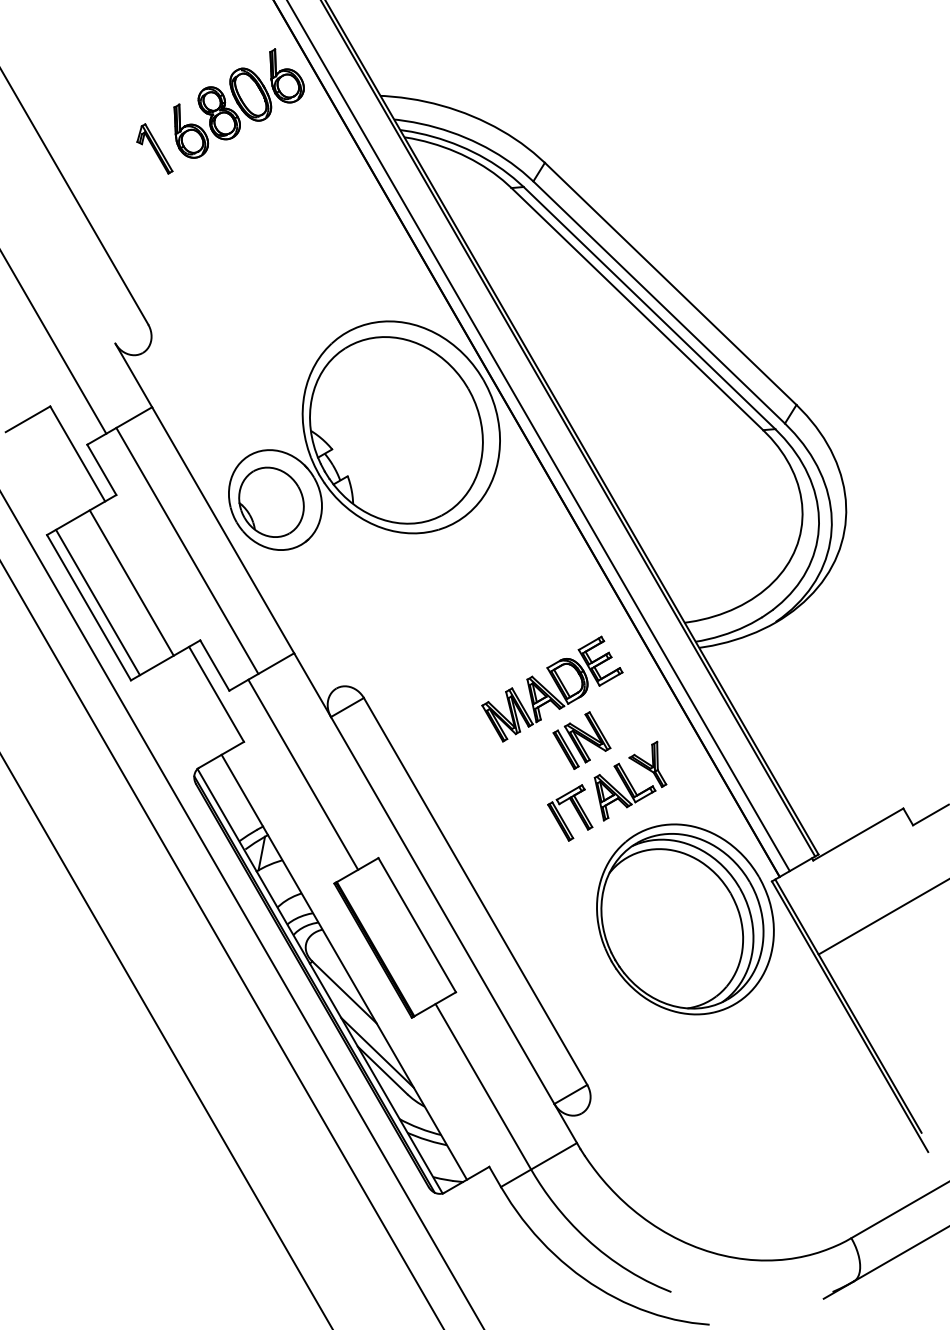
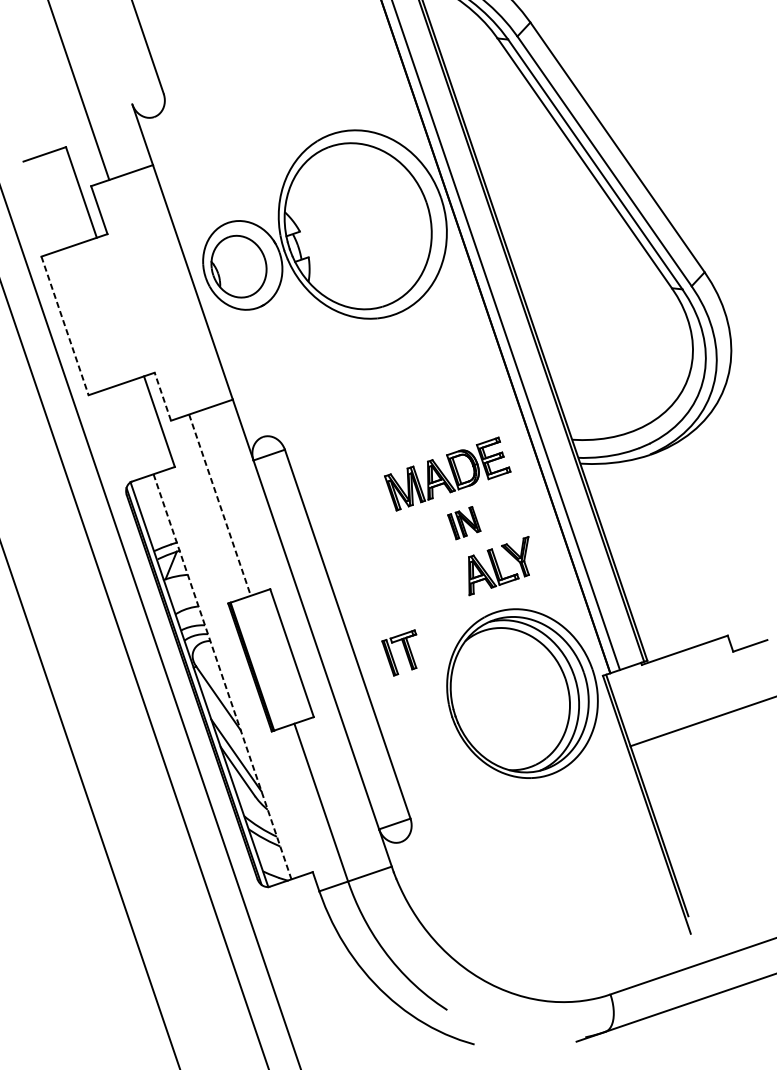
line: (187, 550) -> (158, 293), removed
line: (131, 582) -> (105, 311), removed
line: (97, 602) -> (73, 322), removed
line: (89, 607) -> (65, 325), solid -> dashed
line: (214, 665) -> (162, 396), solid -> dashed
part: (581, 740) -> (463, 522), size x0.7
line: (303, 774) -> (220, 504), solid -> dashed
part: (570, 812) -> (400, 651), moved
line: (344, 967) -> (222, 677), solid -> dashed

